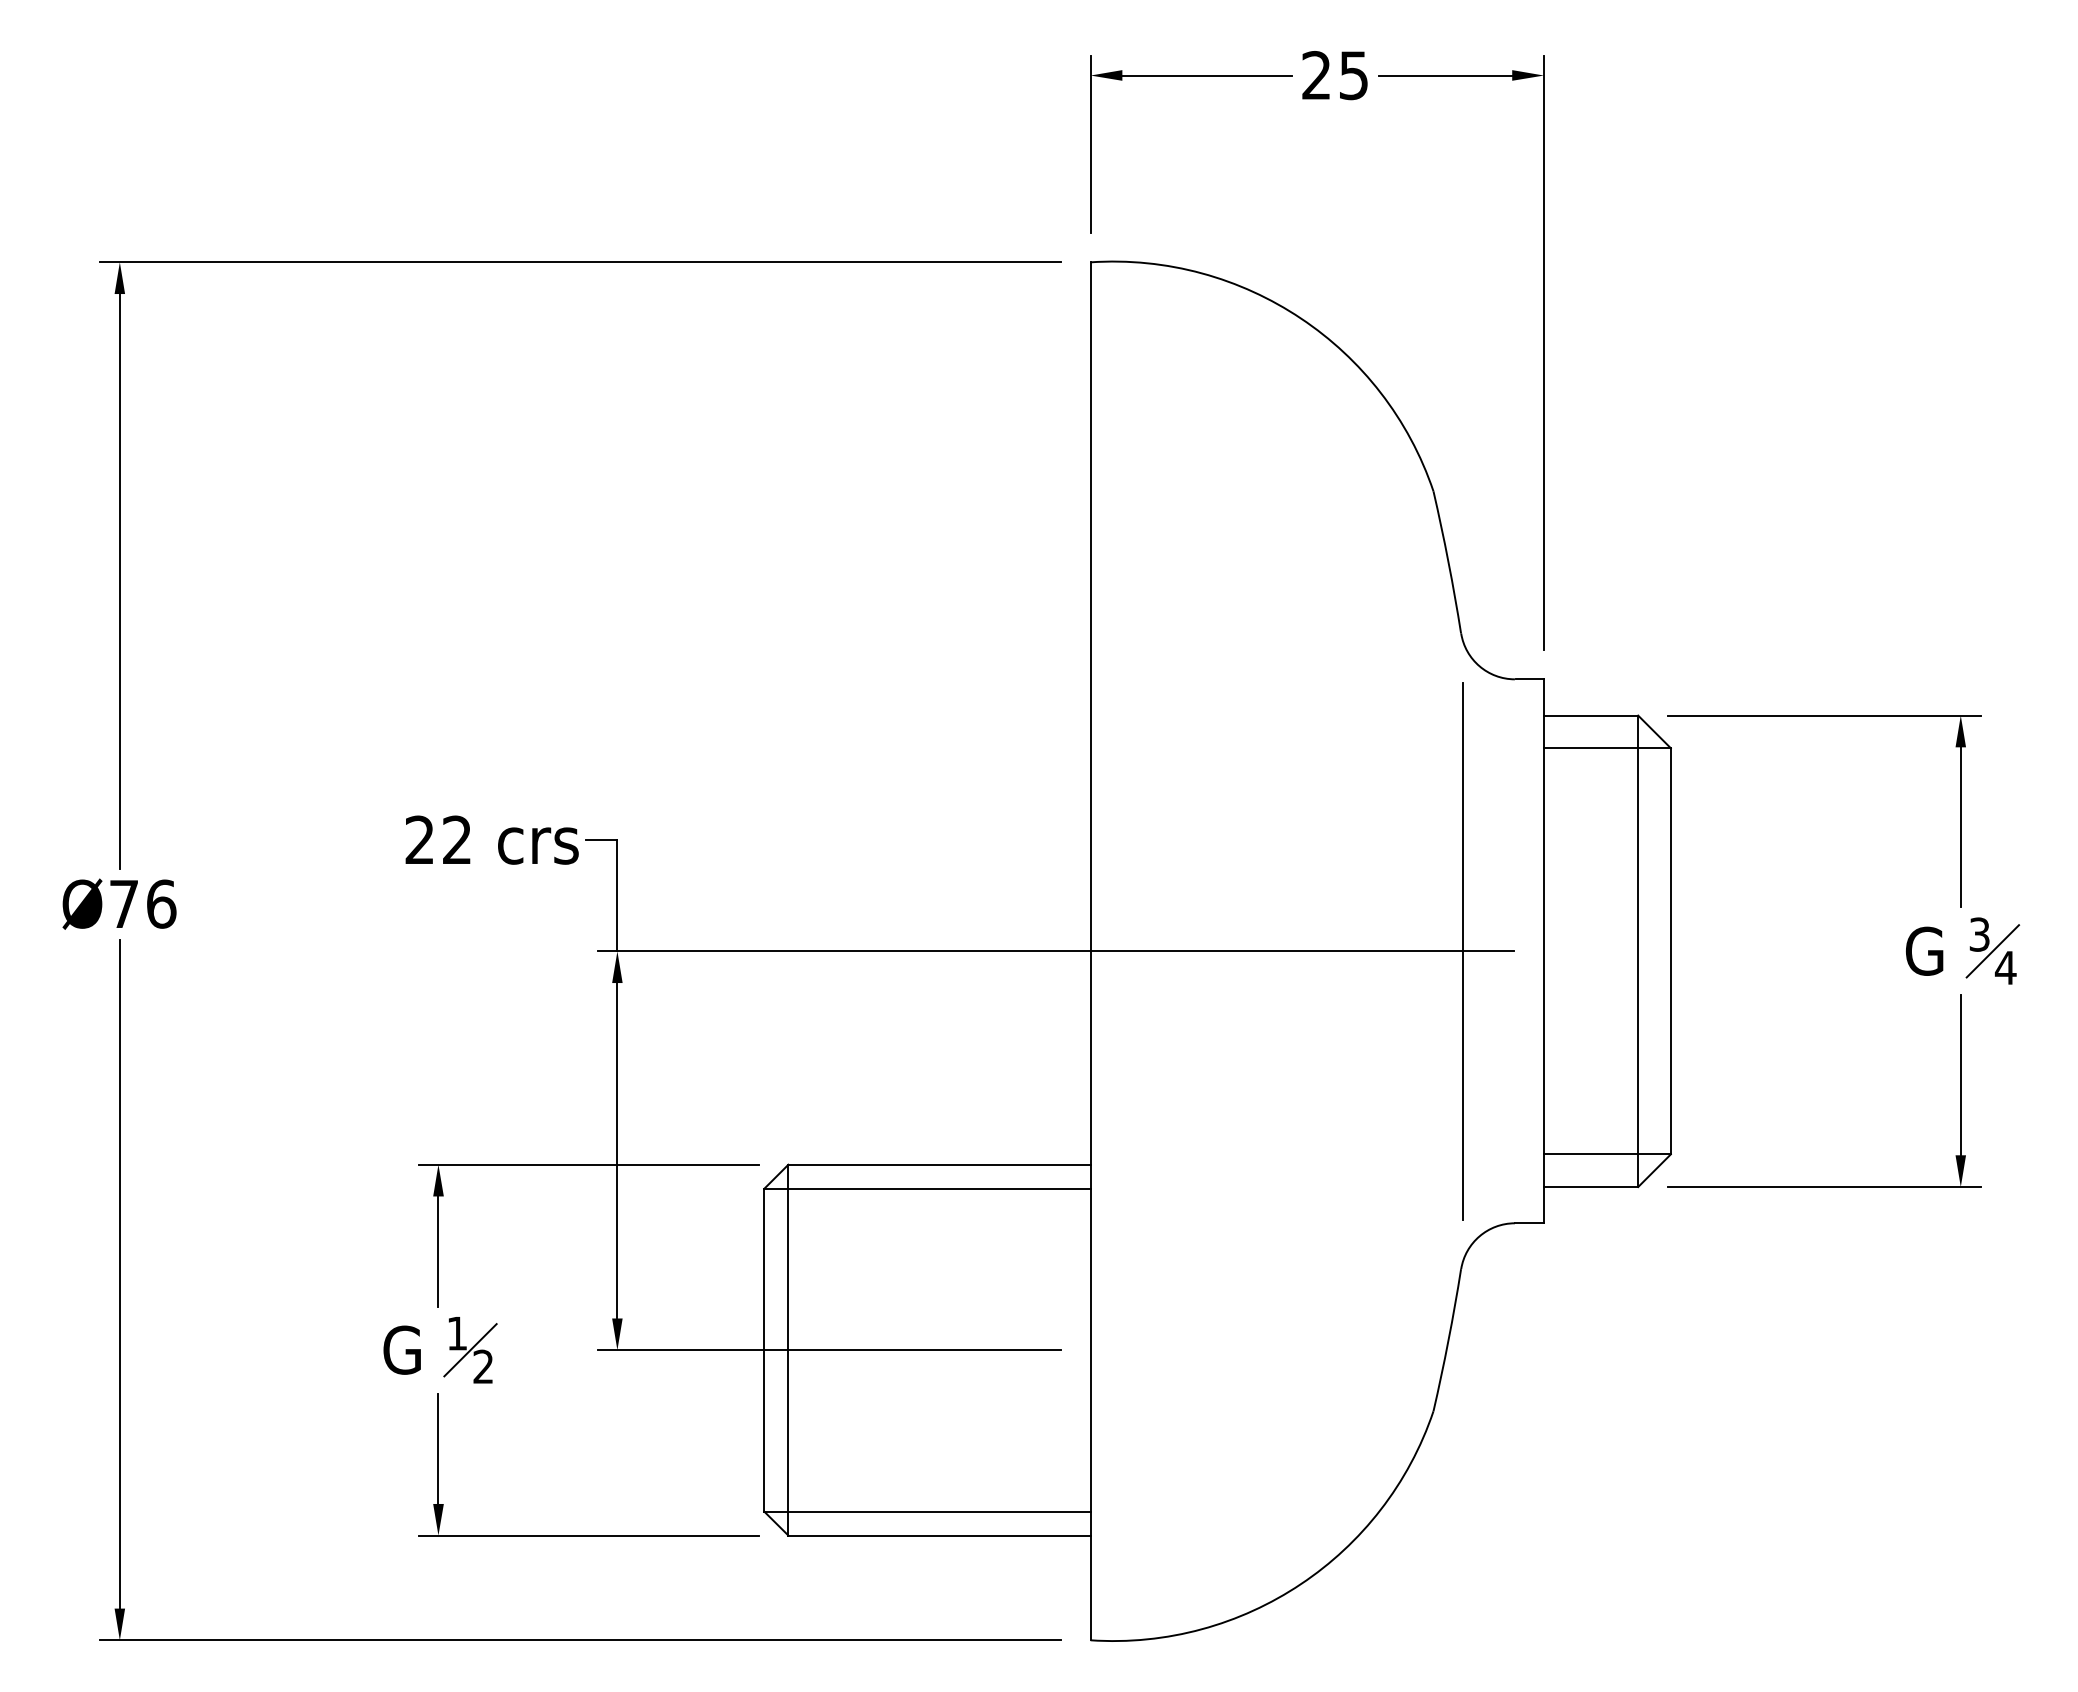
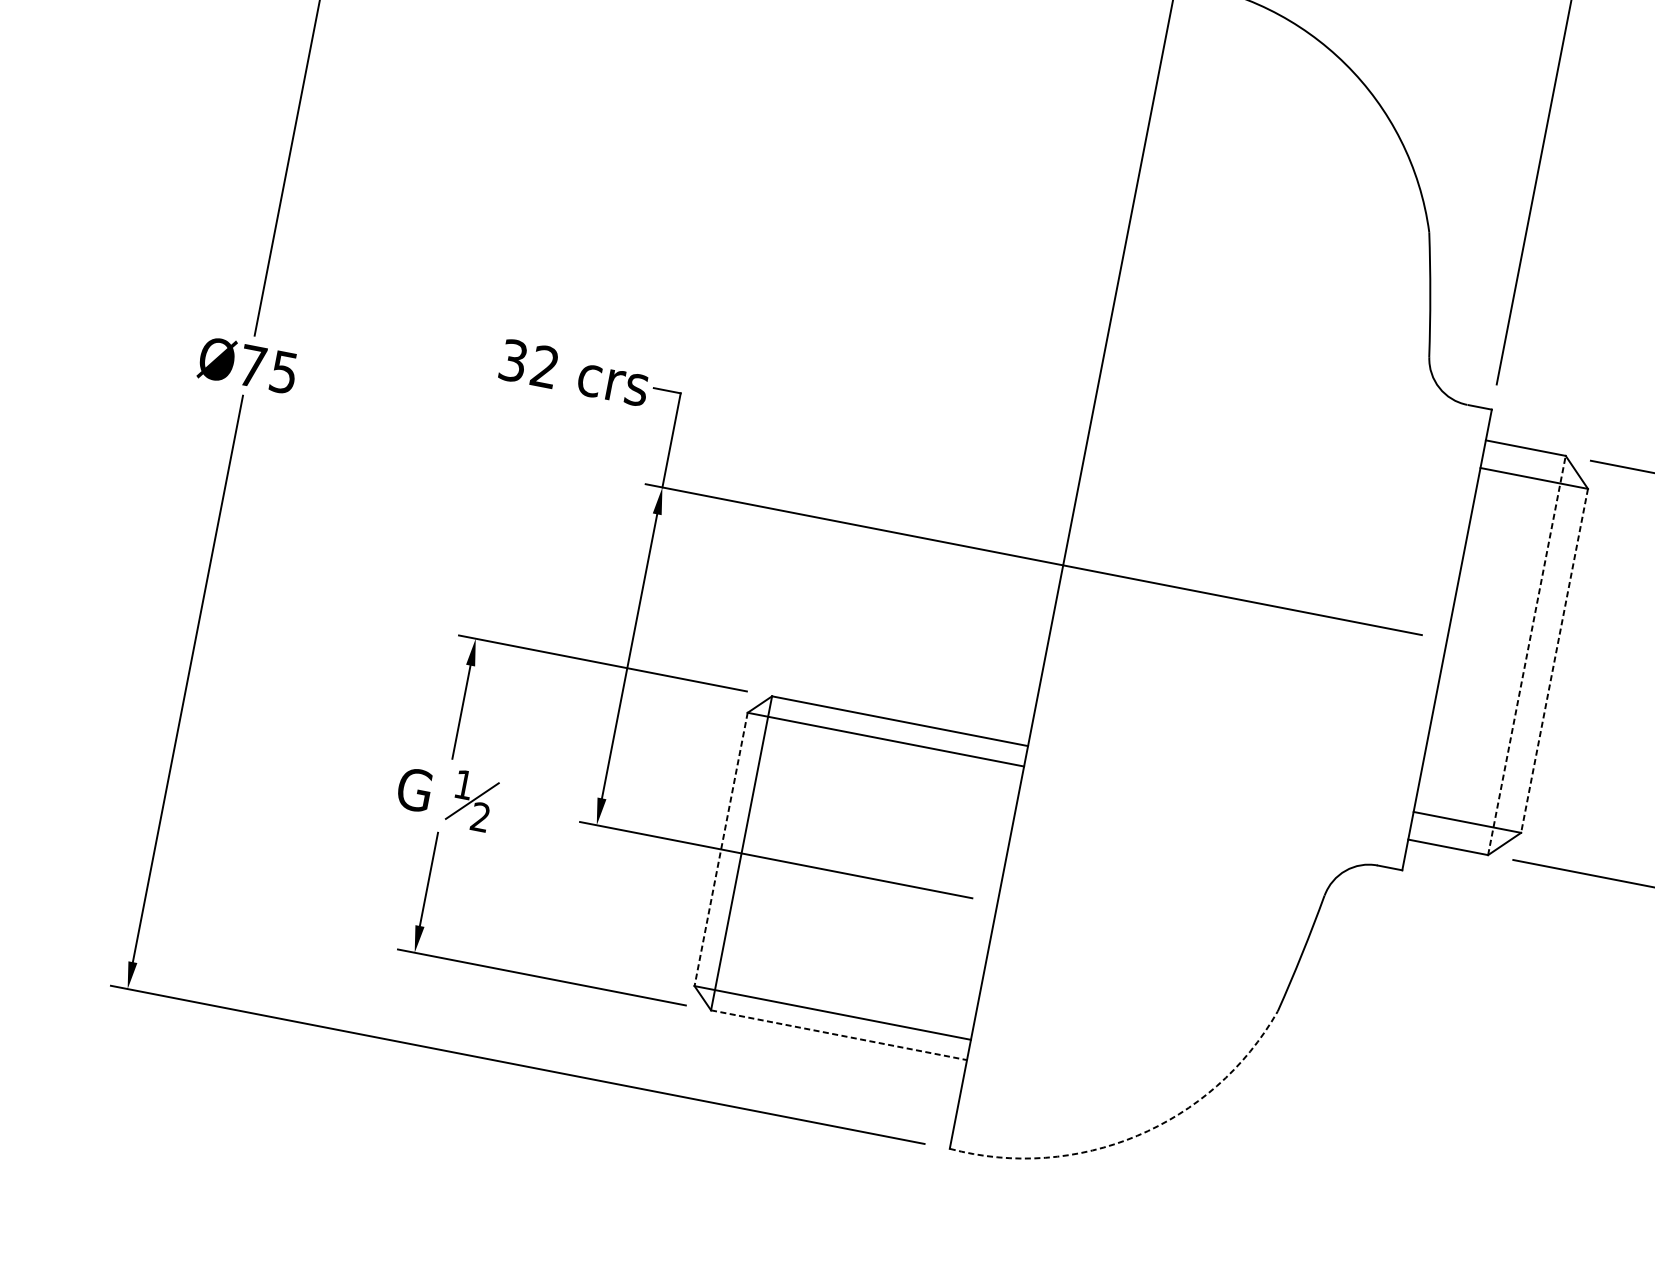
text: (419, 839) -> (513, 360), 22 -> 32
text: (161, 903) -> (284, 371), Ø76 -> Ø75
line: (1462, 951) -> (1378, 626), removed
line: (1638, 951) -> (1527, 655), solid -> dashed
line: (1670, 951) -> (1554, 660), solid -> dashed
line: (764, 1350) -> (721, 849), solid -> dashed
line: (940, 1535) -> (839, 1035), solid -> dashed
arc: (1301, 1584) -> (1137, 1136), solid -> dashed

